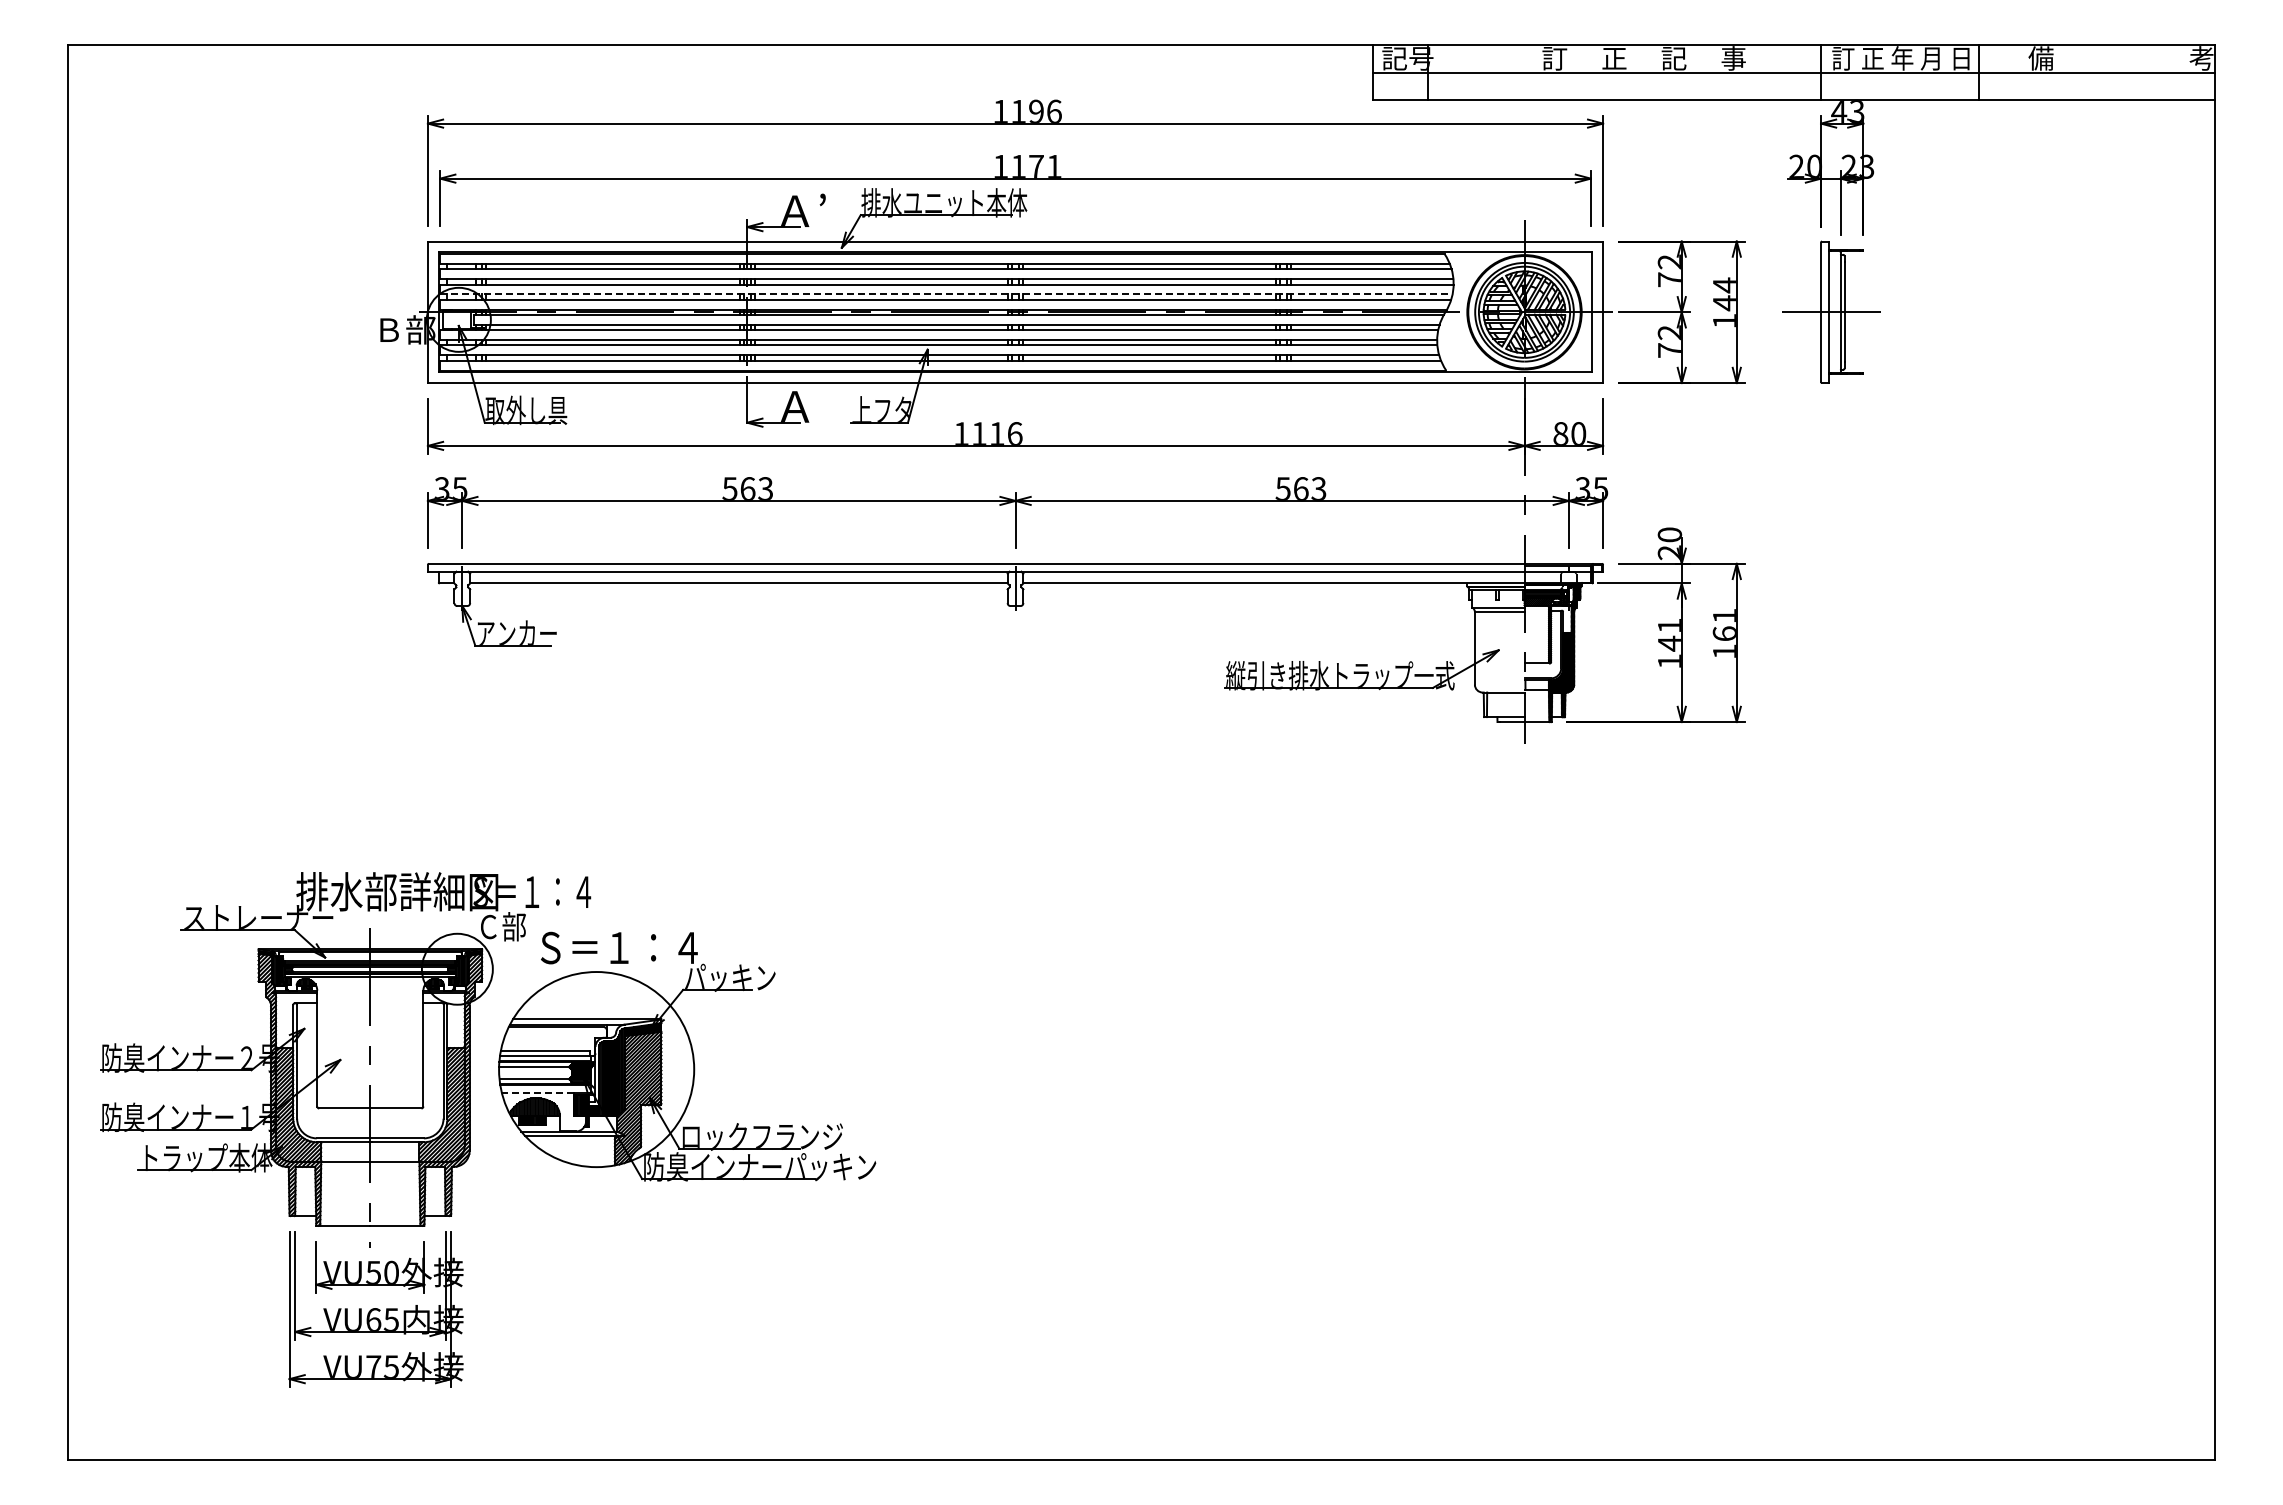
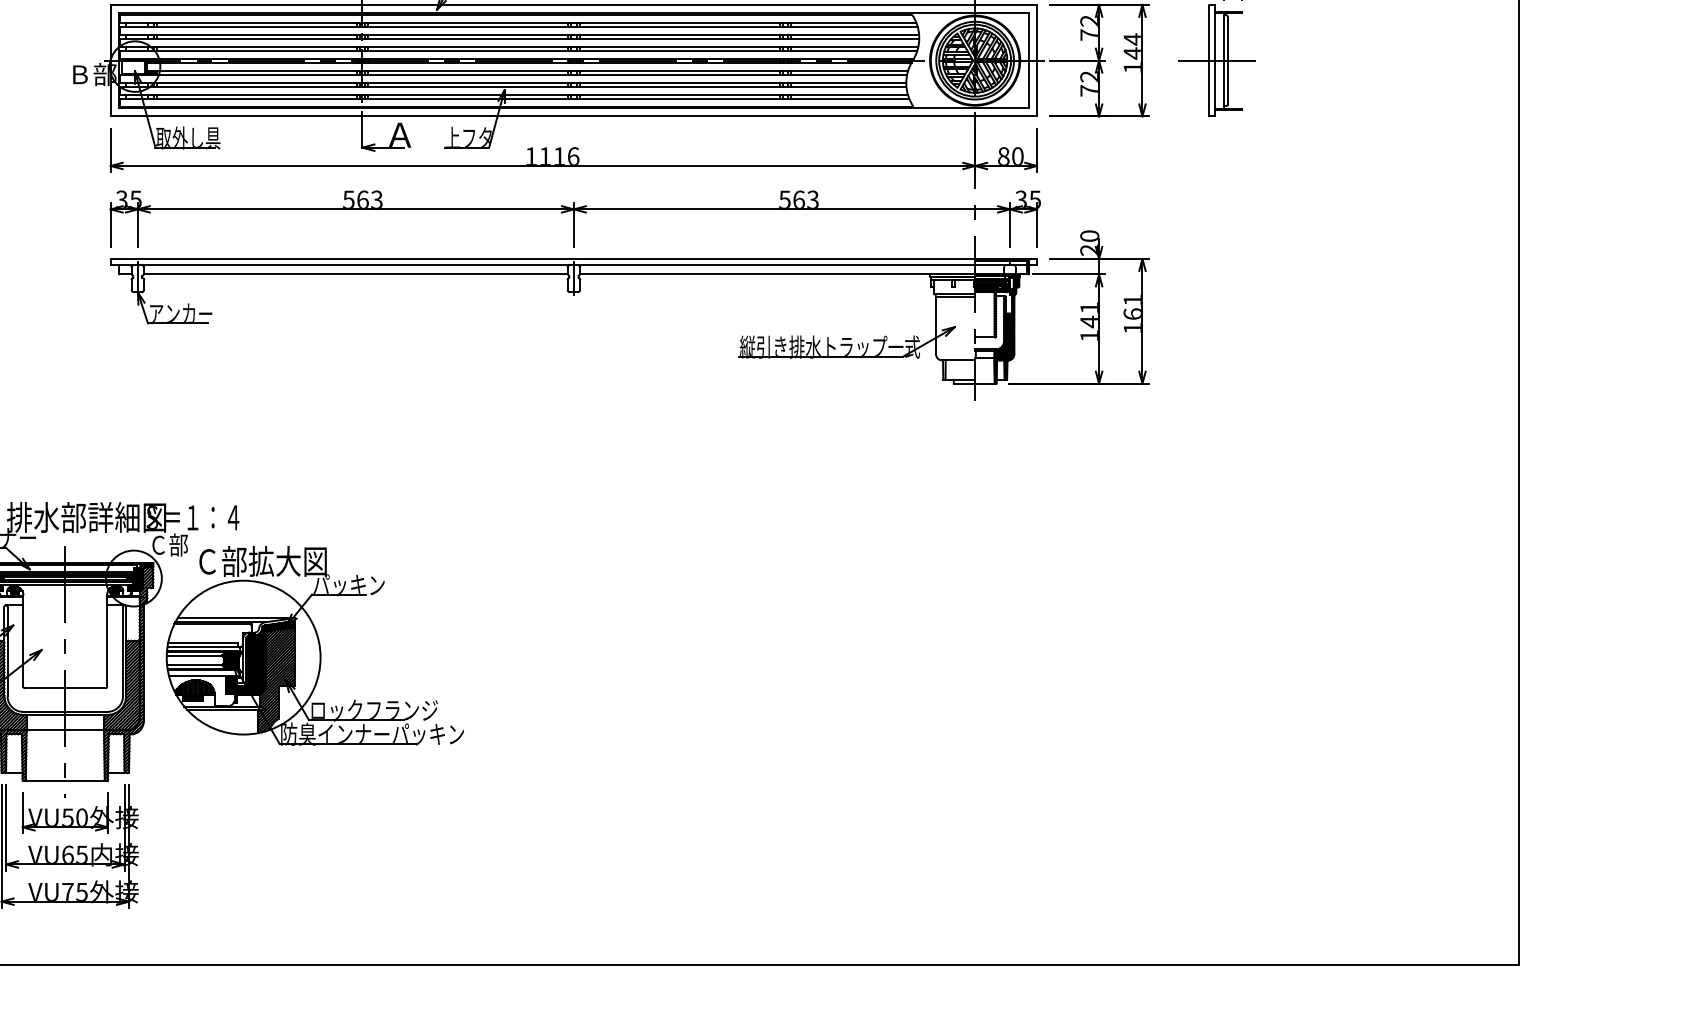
line: (946, 294) -> (519, 46), dashed -> solid
text: (621, 947) -> (263, 561), Ｓ＝１：４ -> Ｃ部拡大図
line: (537, 1092) -> (197, 675), dashed -> solid

